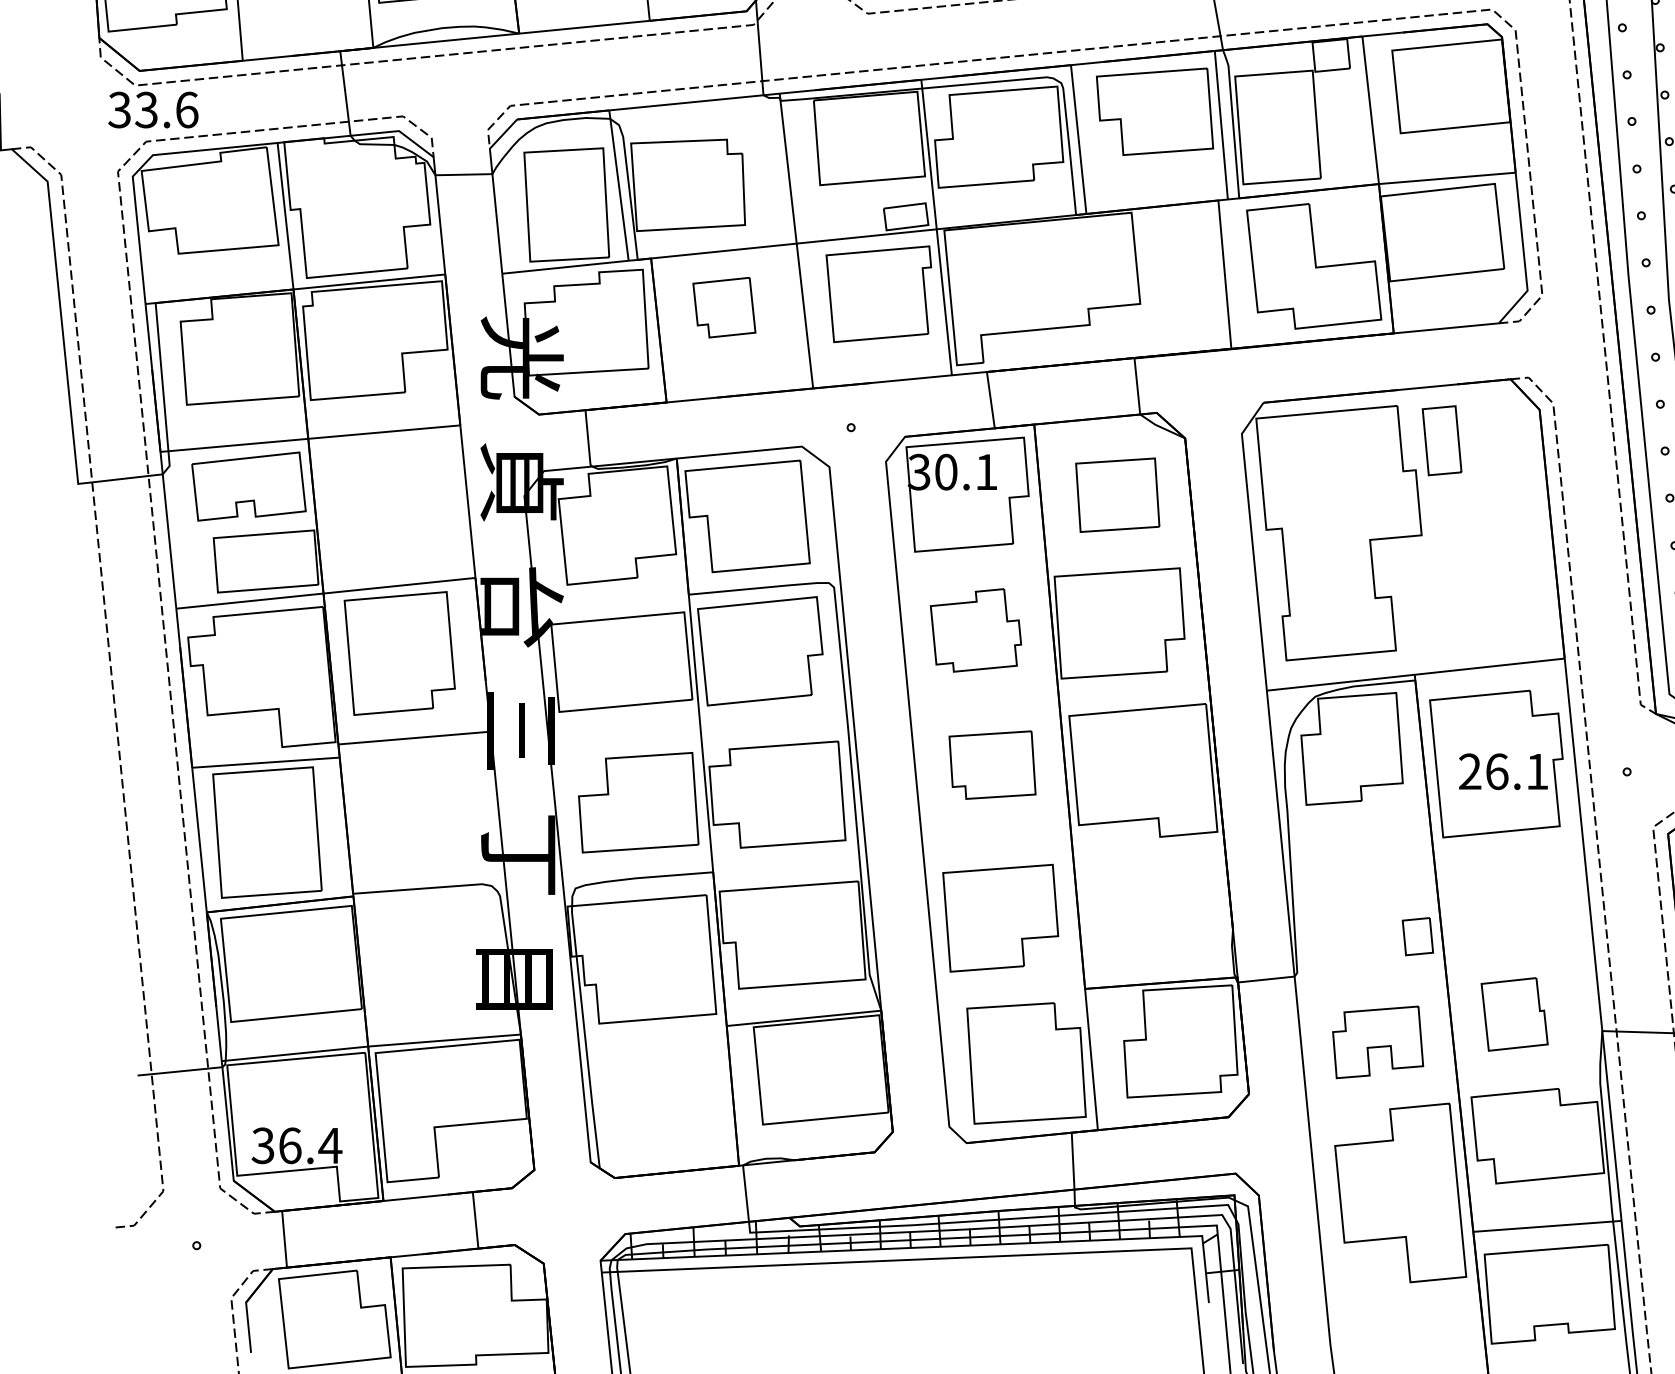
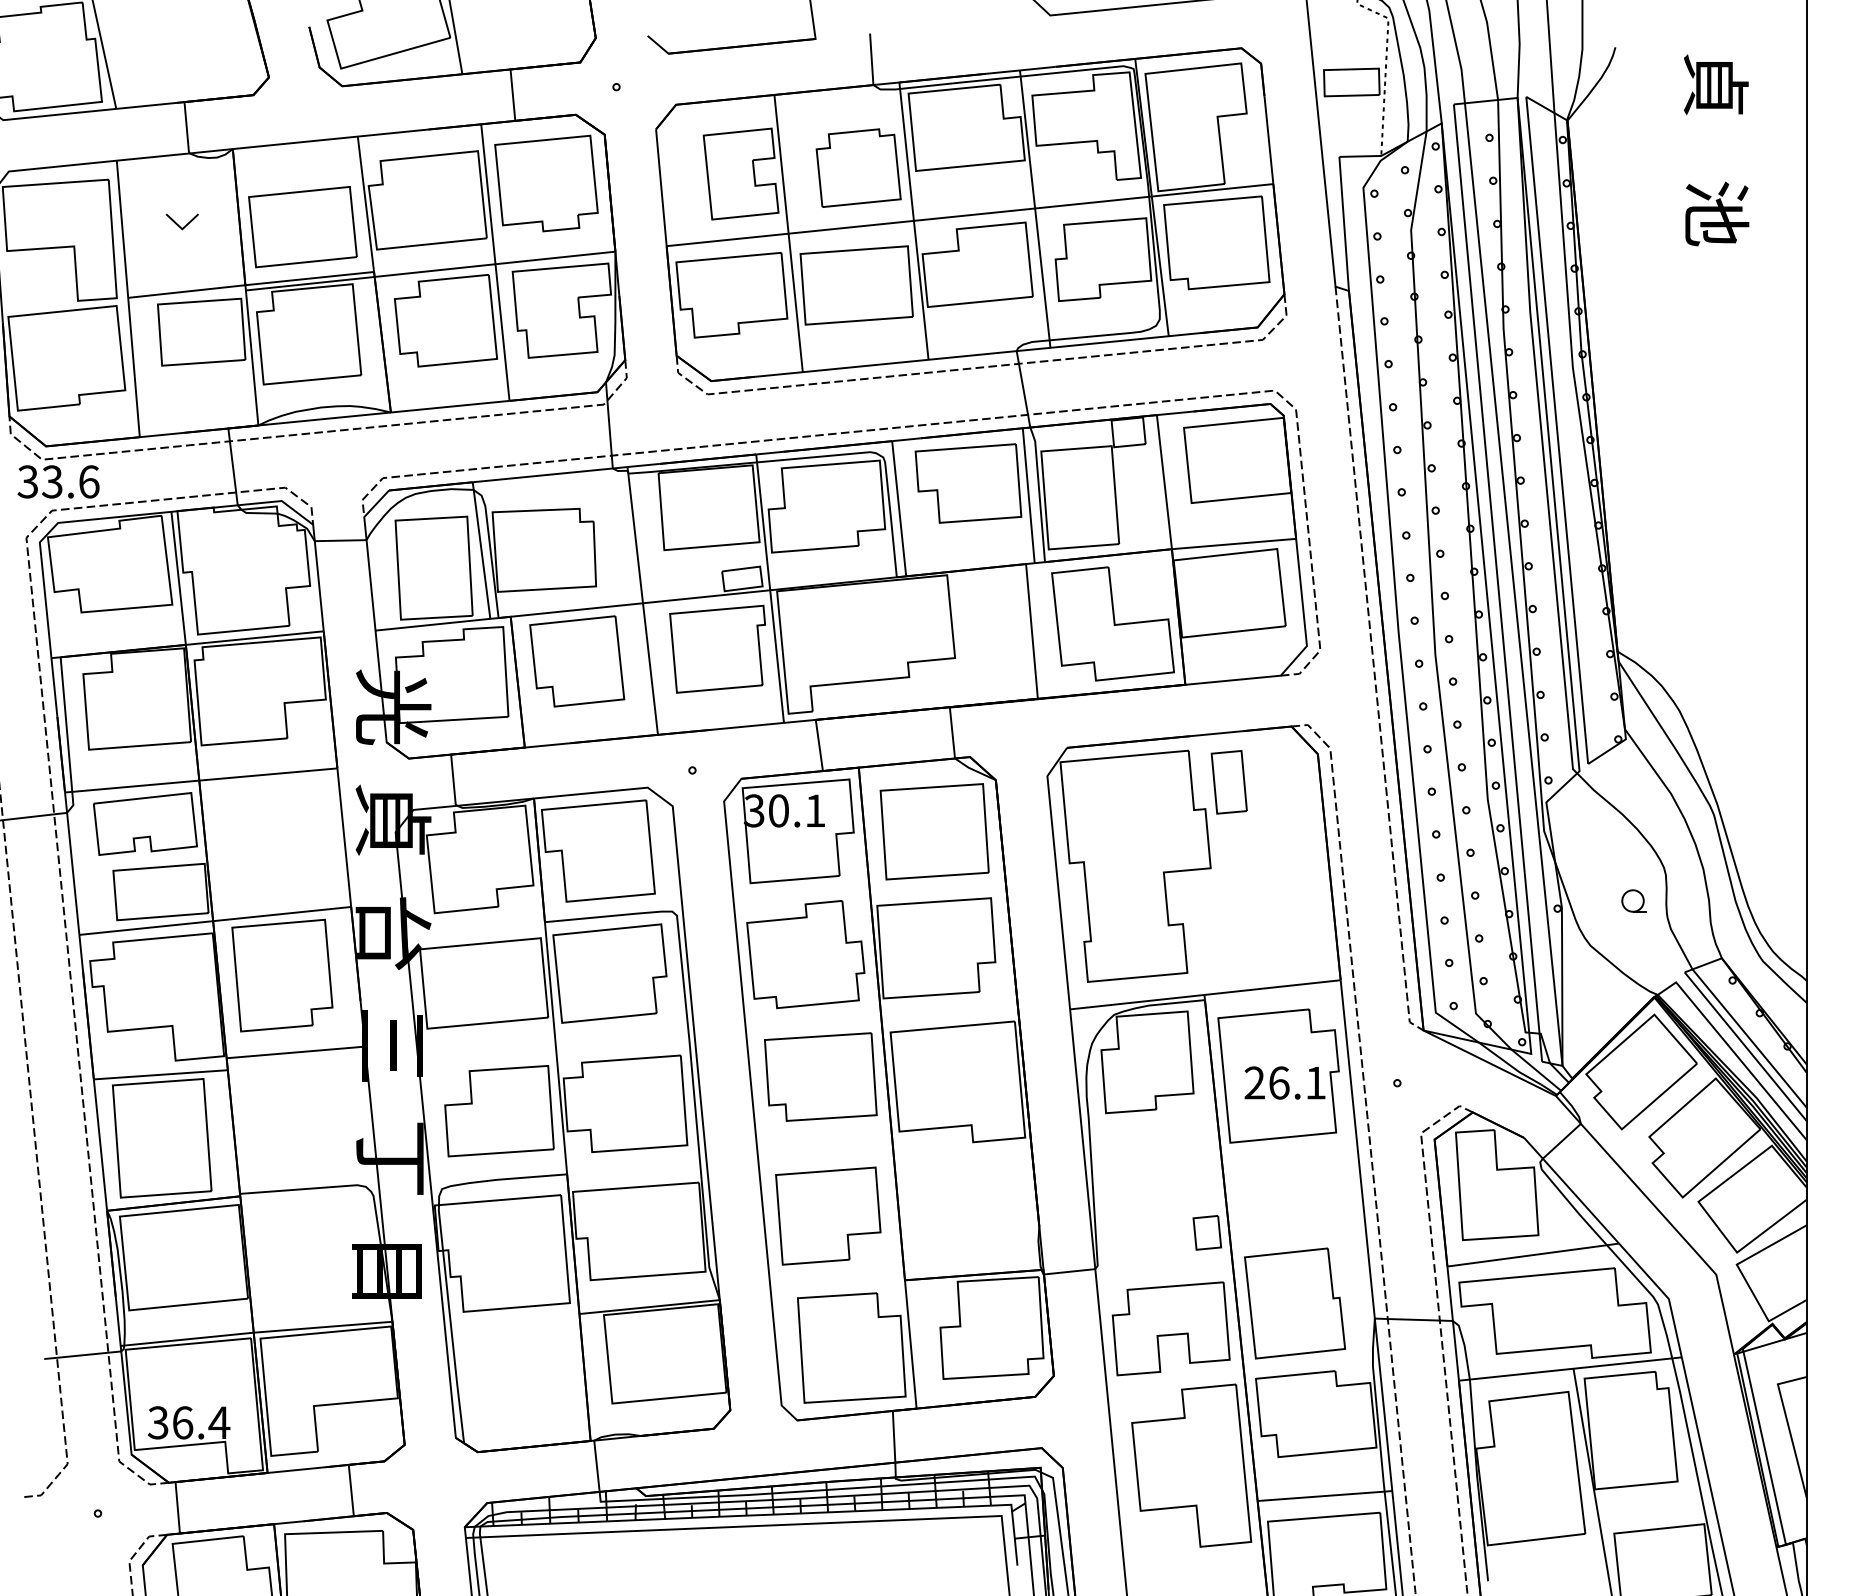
part: (724, 307) -> (577, 661), size x1.67
part: (1117, 494) -> (934, 831), size x1.43
part: (975, 630) -> (805, 954), size x1.43
part: (992, 764) -> (820, 1076), size x1.43
part: (1514, 1014) -> (1295, 1303), size x1.67
part: (1377, 1041) -> (1170, 1328), size x1.43

